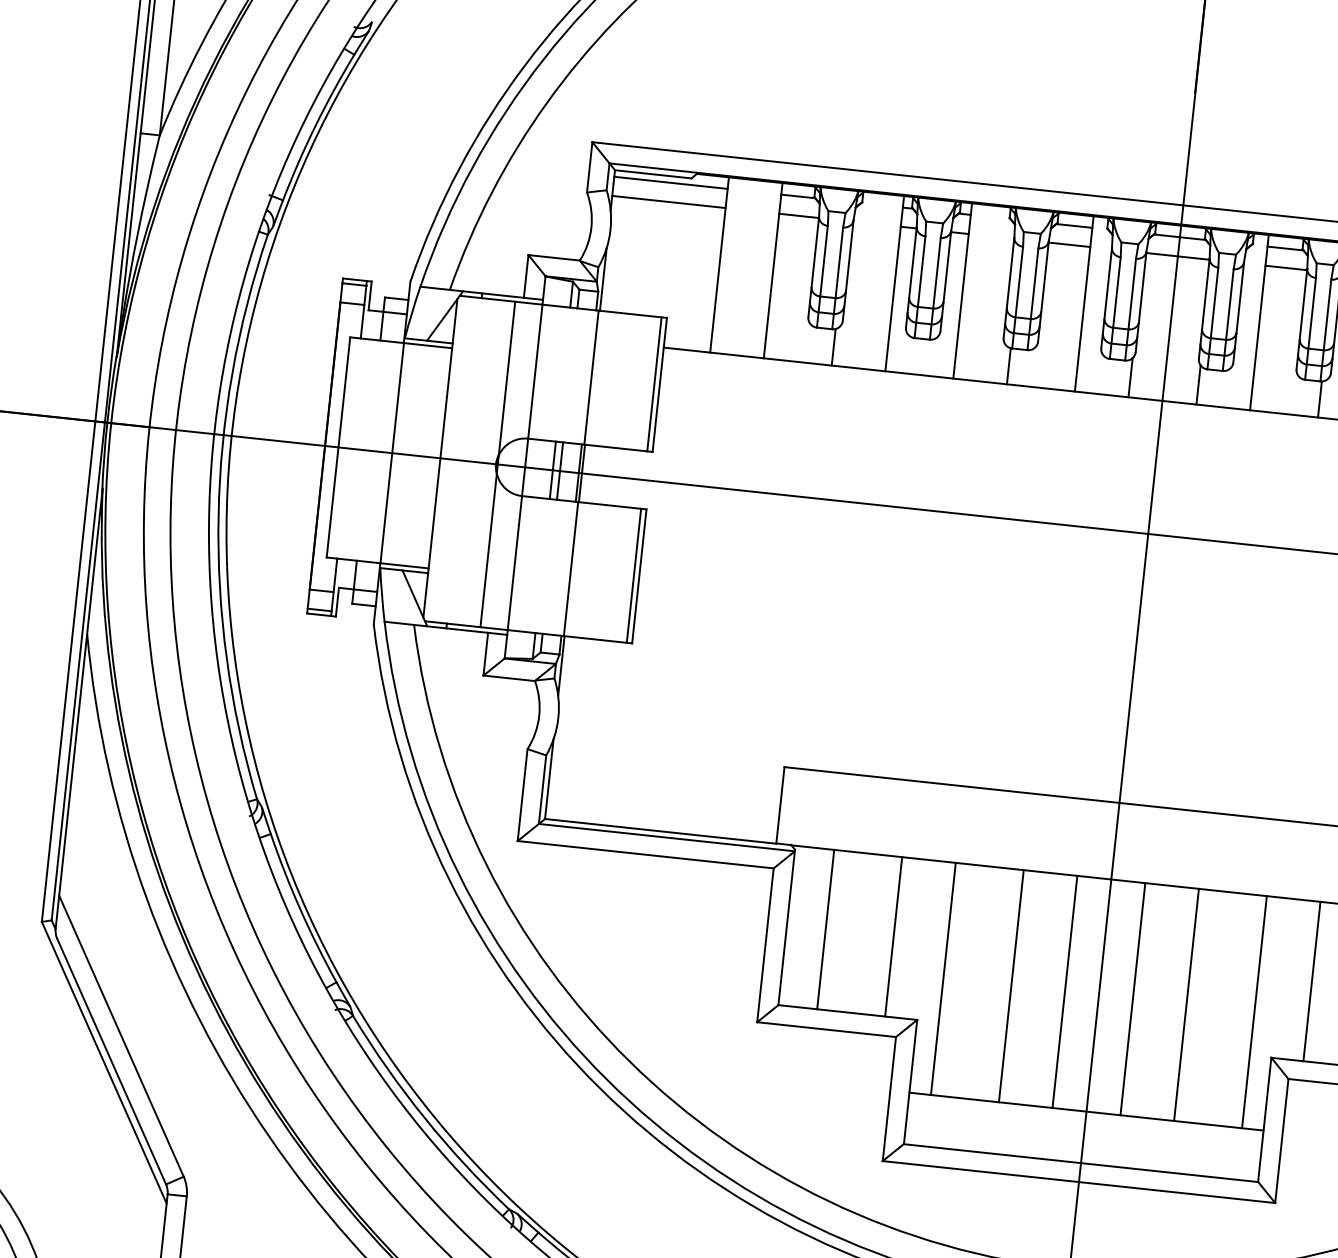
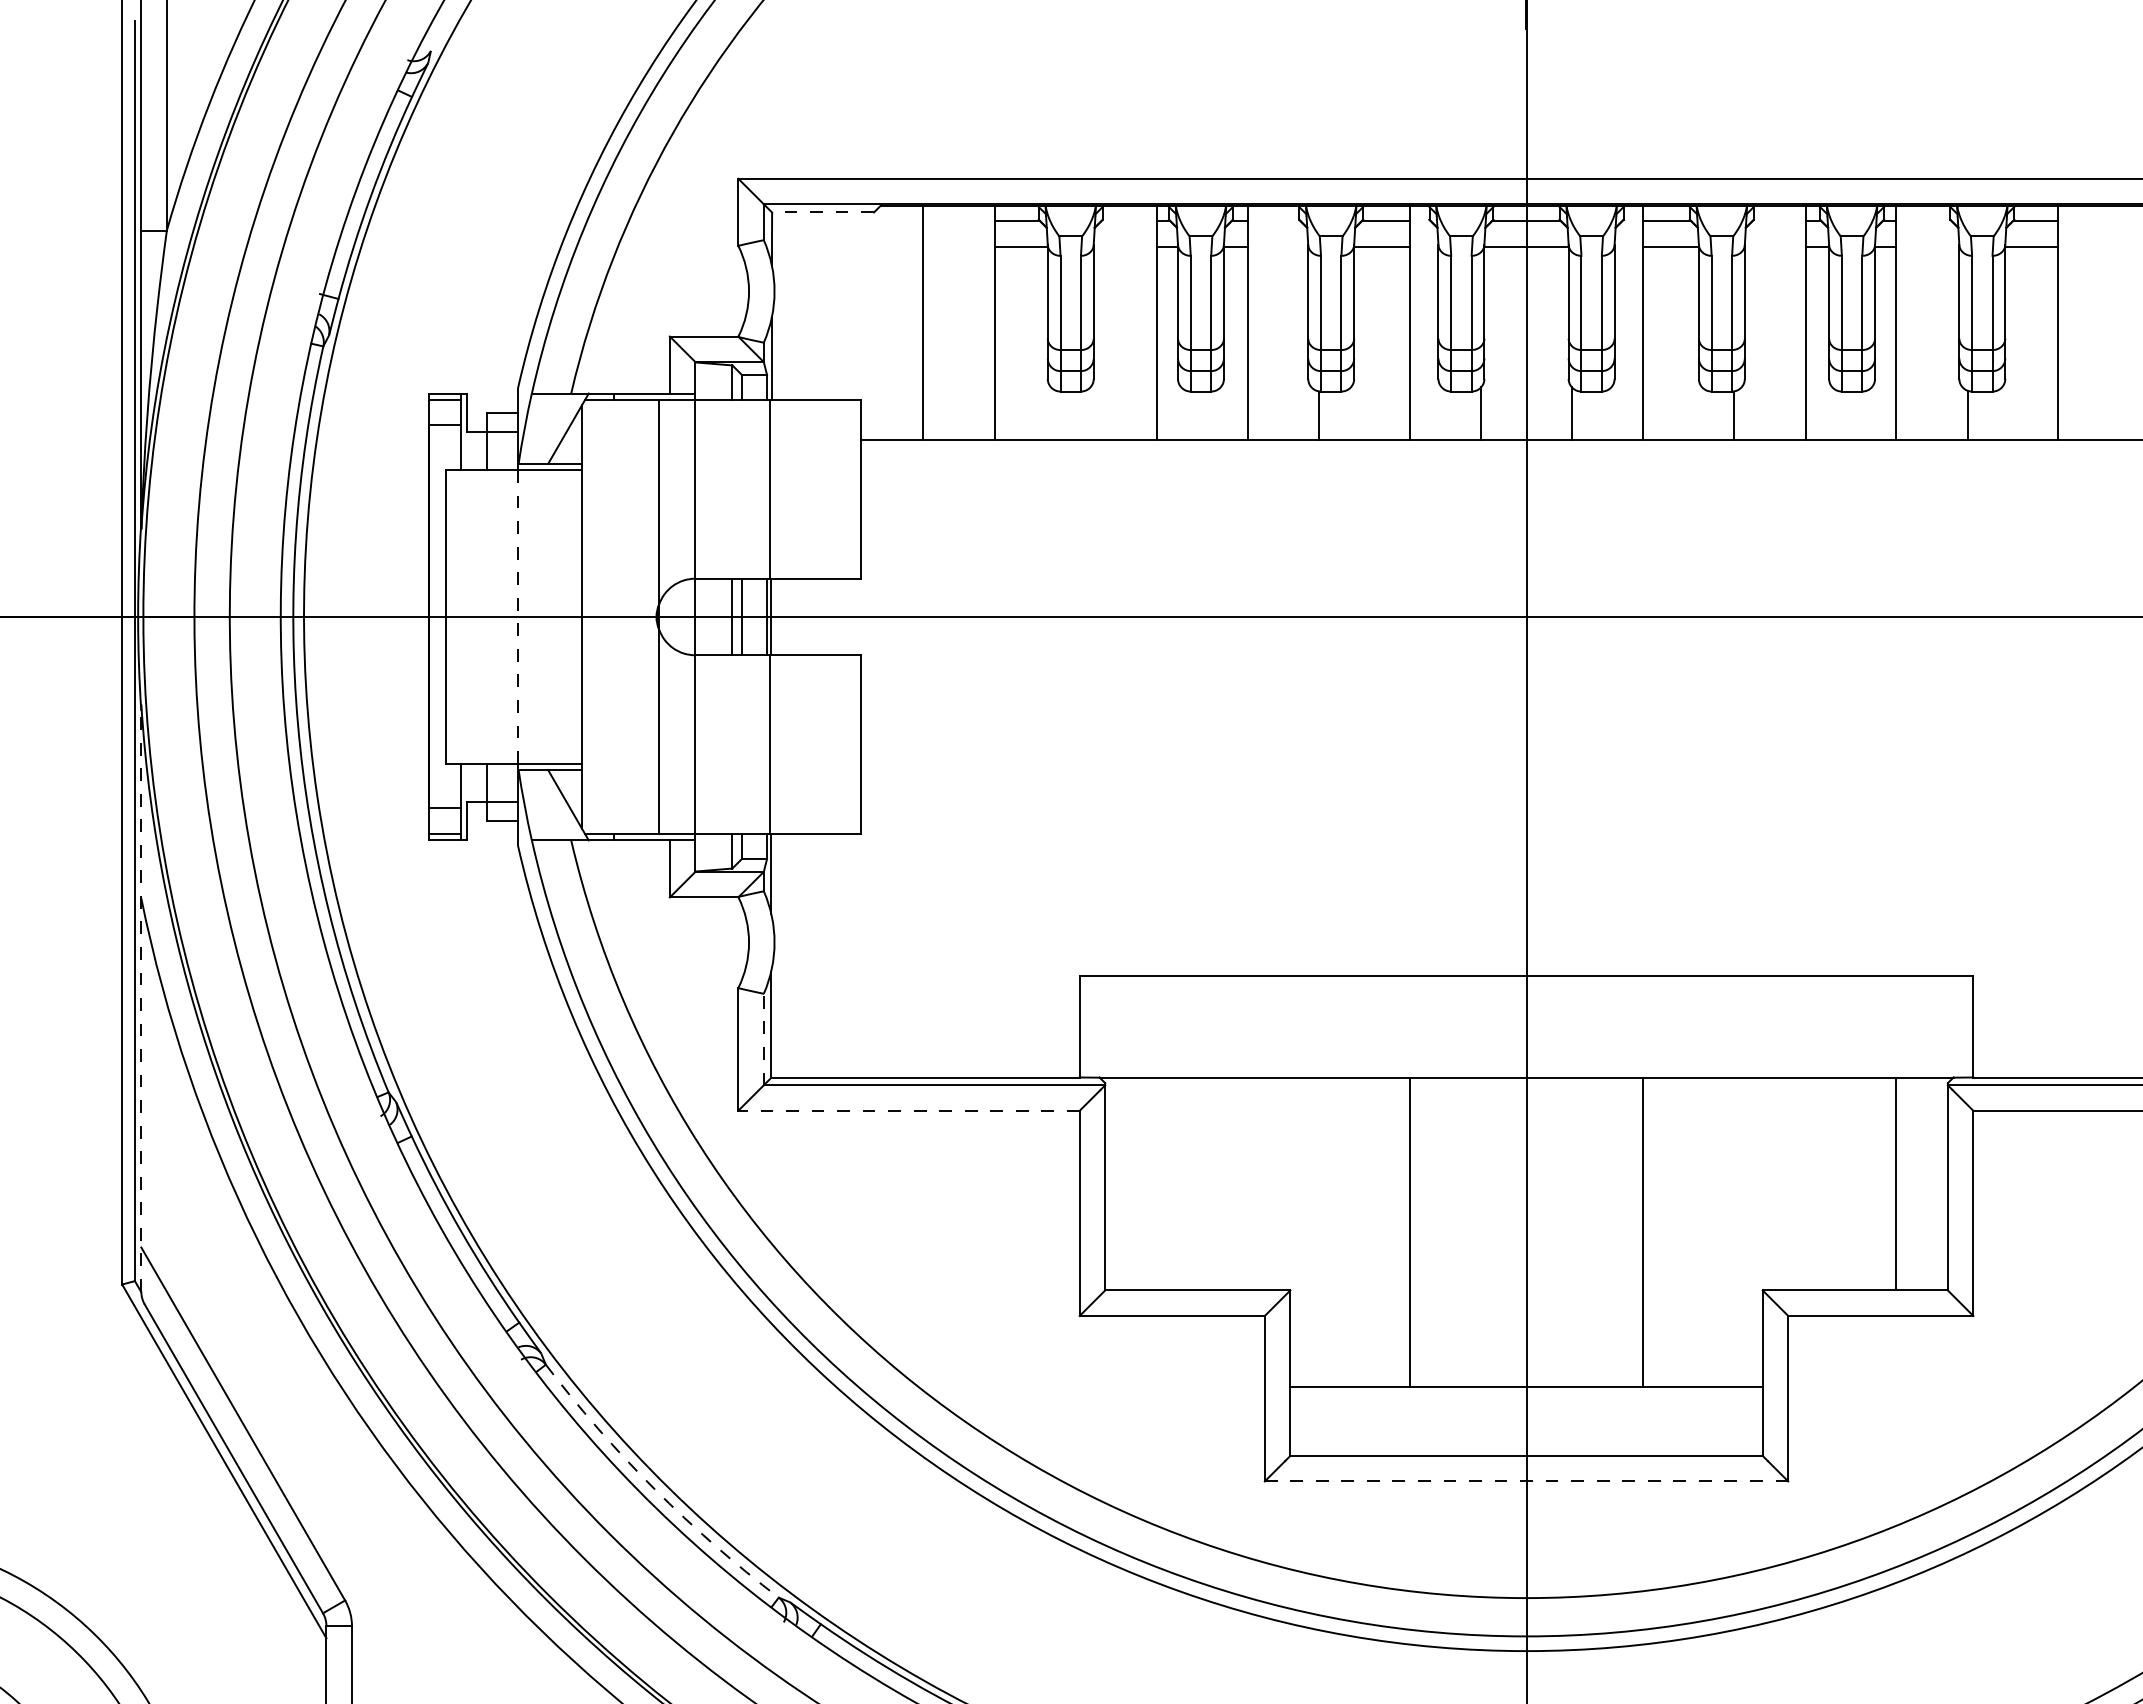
line: (653, 174) -> (823, 212), solid -> dashed
line: (670, 183) -> (847, 221), removed
line: (668, 201) -> (847, 246), removed
line: (833, 346) -> (1085, 414), removed
line: (654, 383) -> (854, 488), removed
line: (392, 453) -> (518, 617), solid -> dashed
line: (634, 575) -> (854, 744), removed
line: (79, 709) -> (141, 998), solid -> dashed
line: (542, 789) -> (763, 1039), solid -> dashed
line: (646, 854) -> (909, 1110), solid -> dashed
line: (825, 929) -> (1156, 1183), removed
line: (893, 936) -> (1247, 1183), removed
line: (943, 978) -> (1319, 1232), removed
line: (1312, 981) -> (1805, 1183), removed
line: (1065, 991) -> (1481, 1232), removed
line: (1132, 999) -> (1571, 1232), removed
line: (1254, 1012) -> (1734, 1232), removed
arc: (424, 1118) -> (654, 1489), solid -> dashed
line: (1078, 1182) -> (1526, 1481), solid -> dashed

